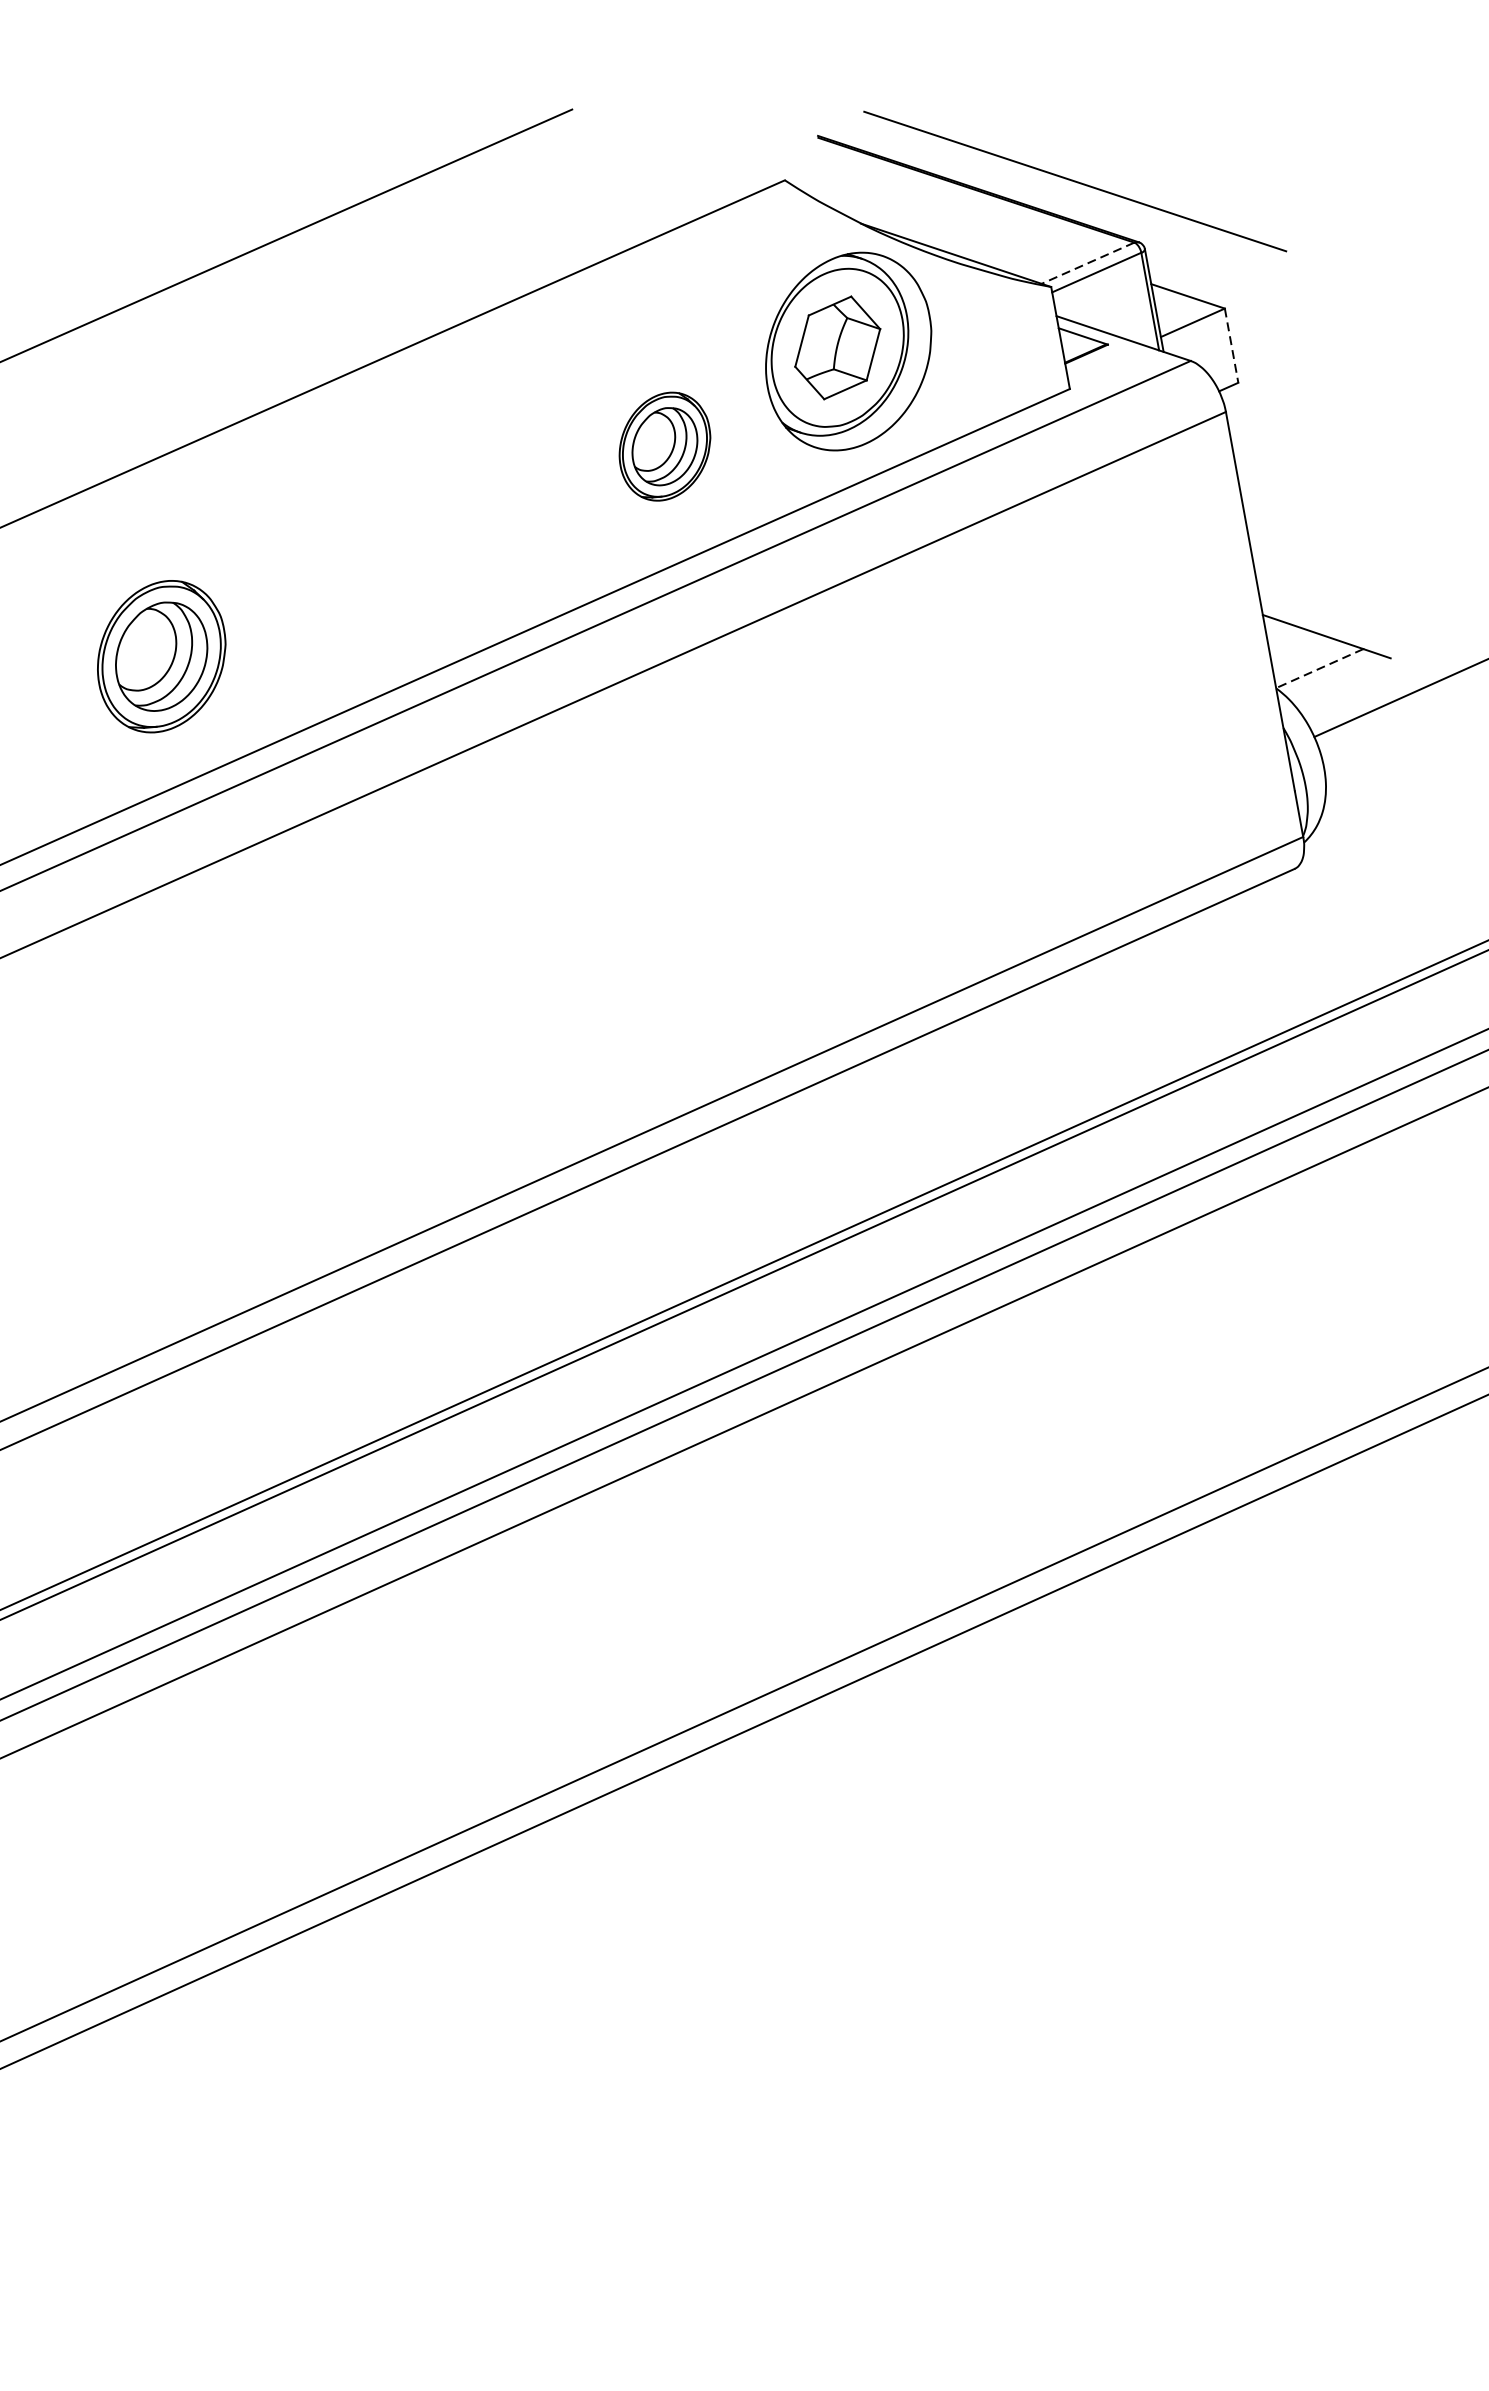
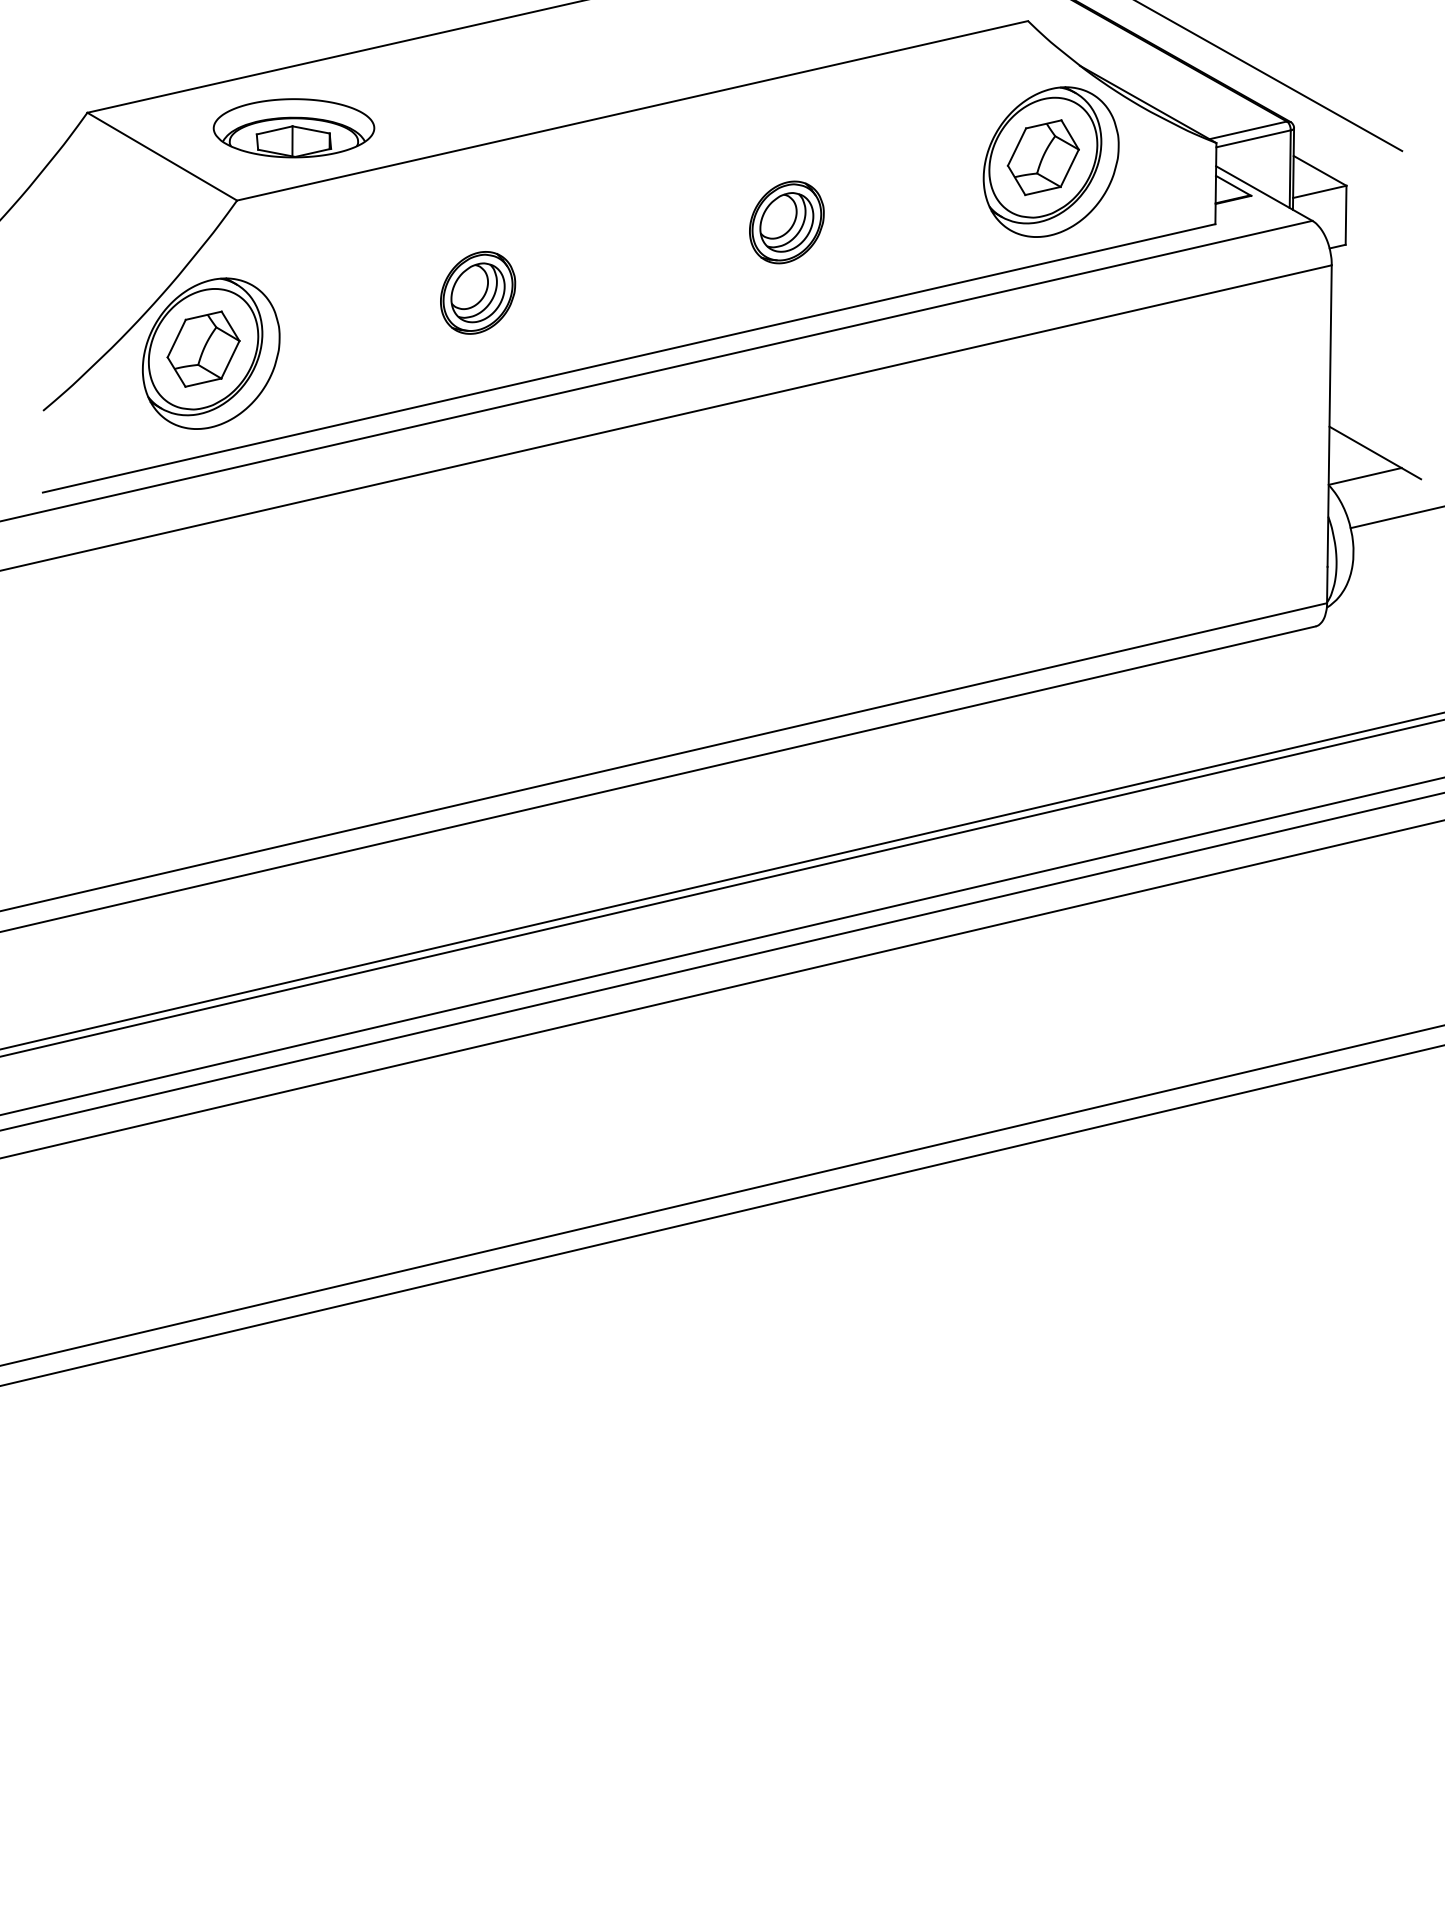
line: (1088, 263) -> (1248, 130), dashed -> solid
line: (1232, 345) -> (1346, 215), dashed -> solid
part: (664, 446) -> (786, 222), moved
part: (162, 656) -> (478, 292), size x0.71
line: (1318, 668) -> (1364, 476), dashed -> solid

